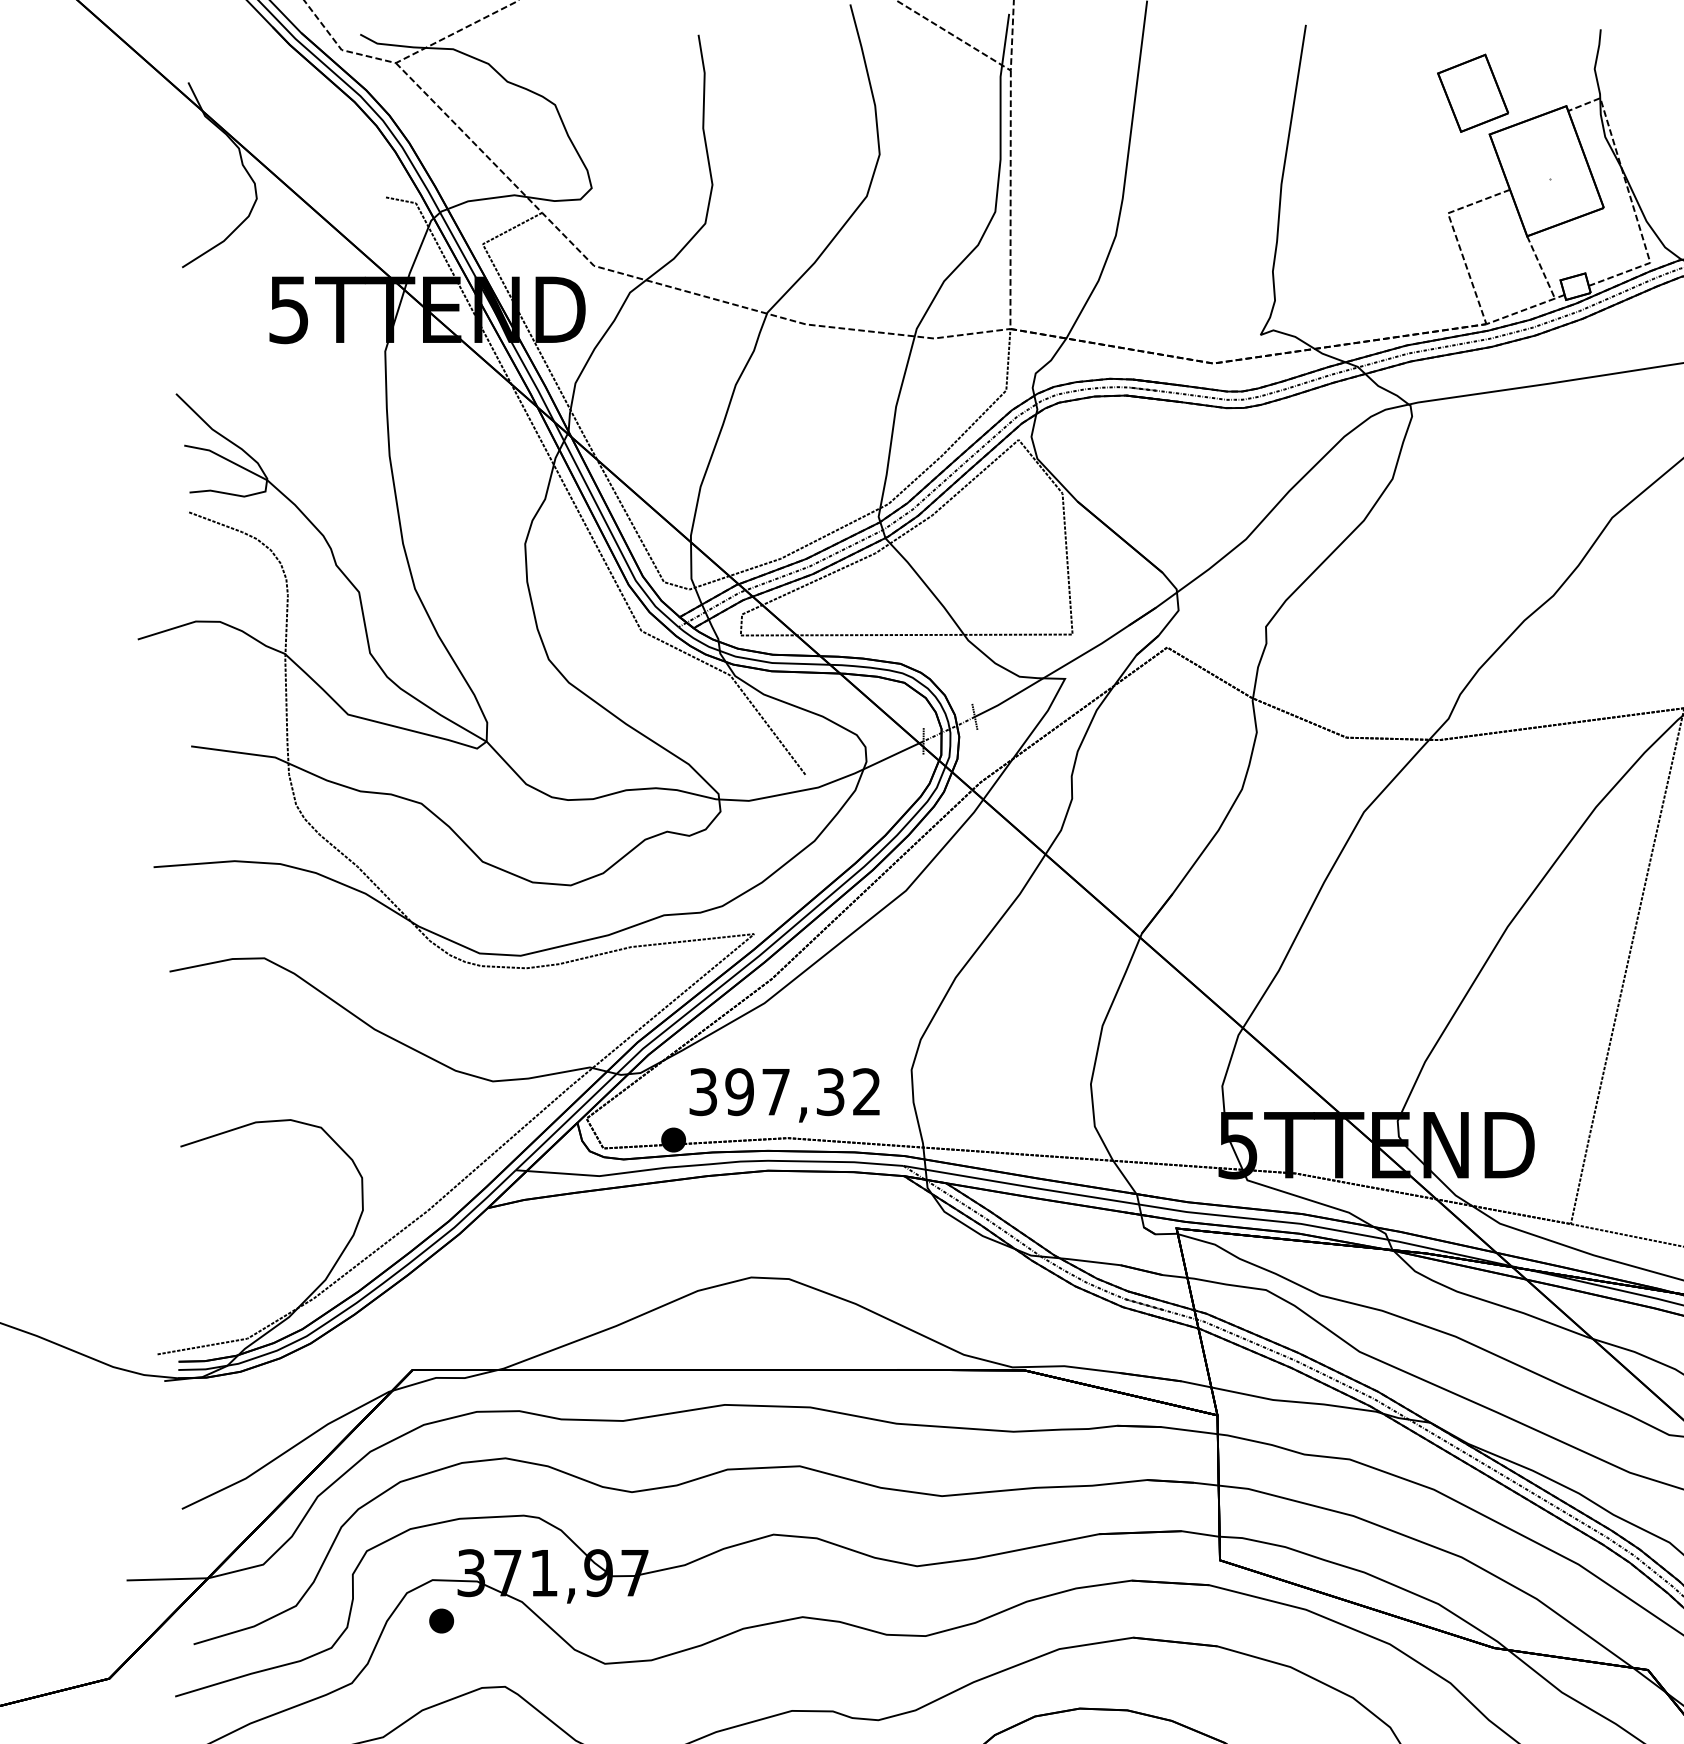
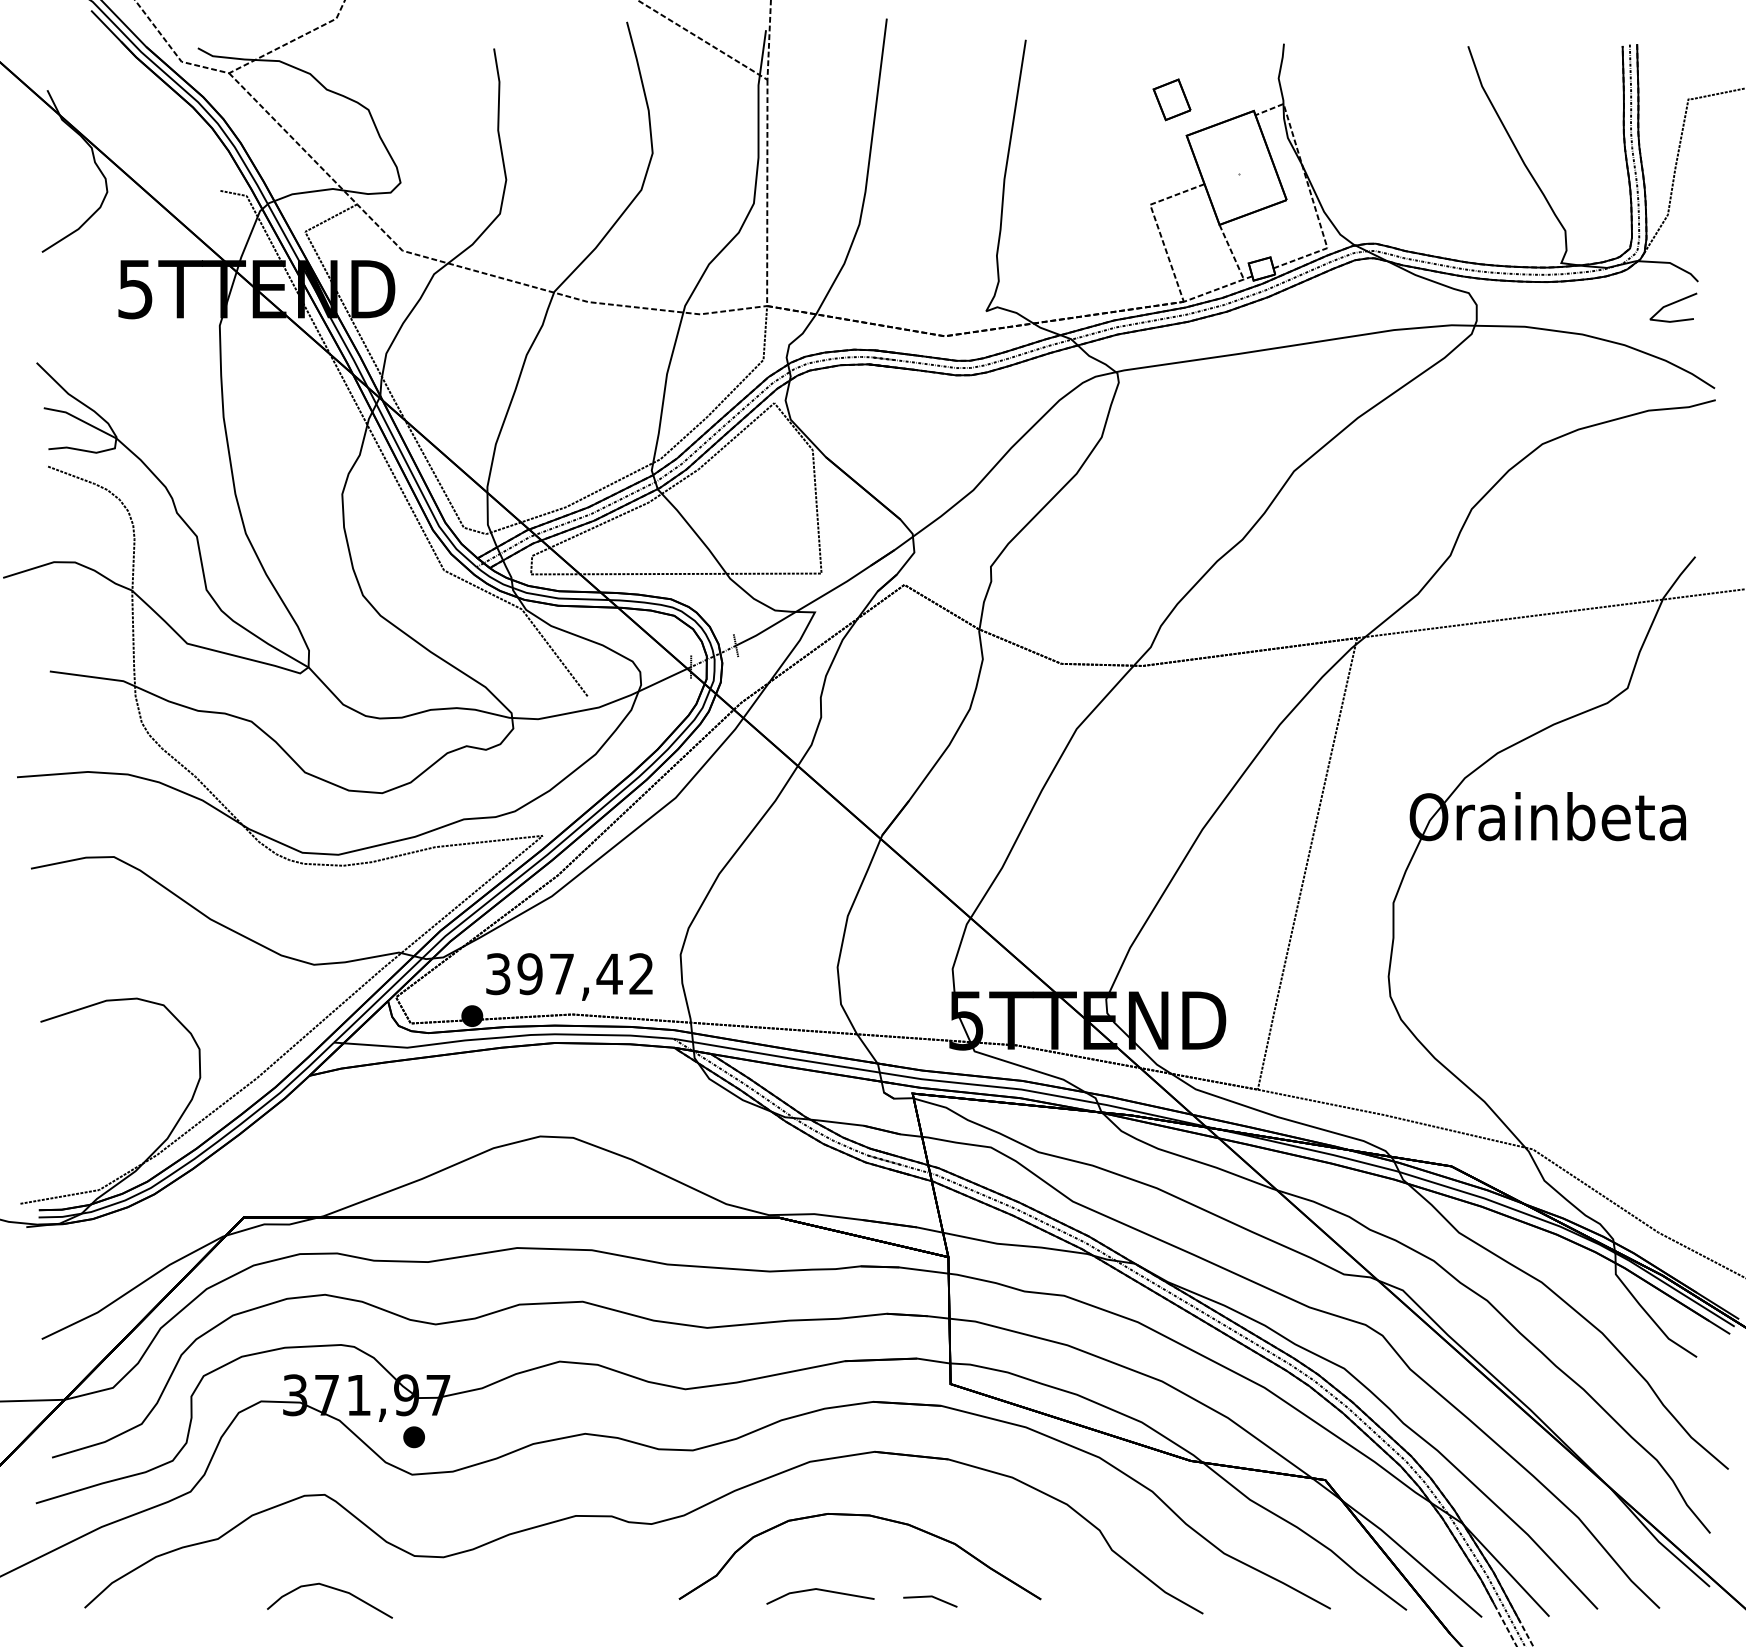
part: (1472, 93) -> (1171, 99), size x0.6
text: (830, 1092) -> (609, 974), 397,32 -> 397,42
part: (440, 1621) -> (413, 1437), moved

